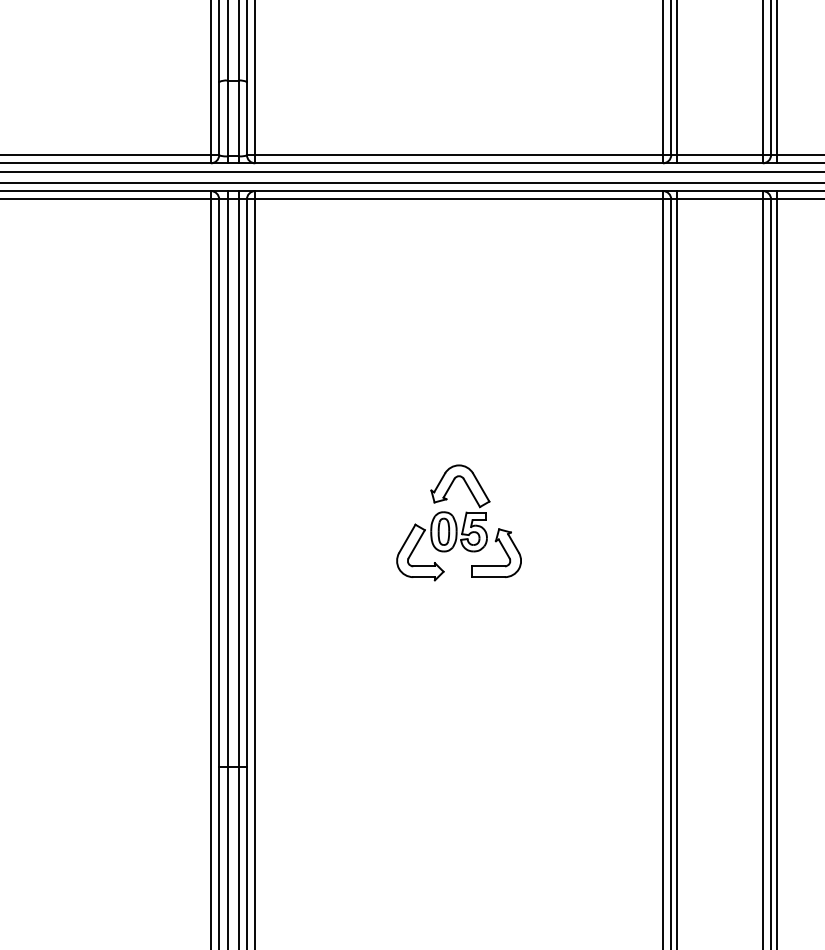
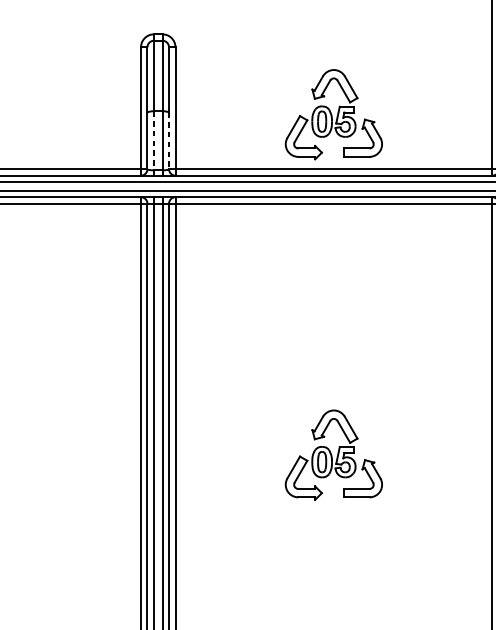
part: (458, 84) -> (333, 114), added
line: (227, 118) -> (153, 140), solid -> dashed
line: (246, 119) -> (168, 141), solid -> dashed

